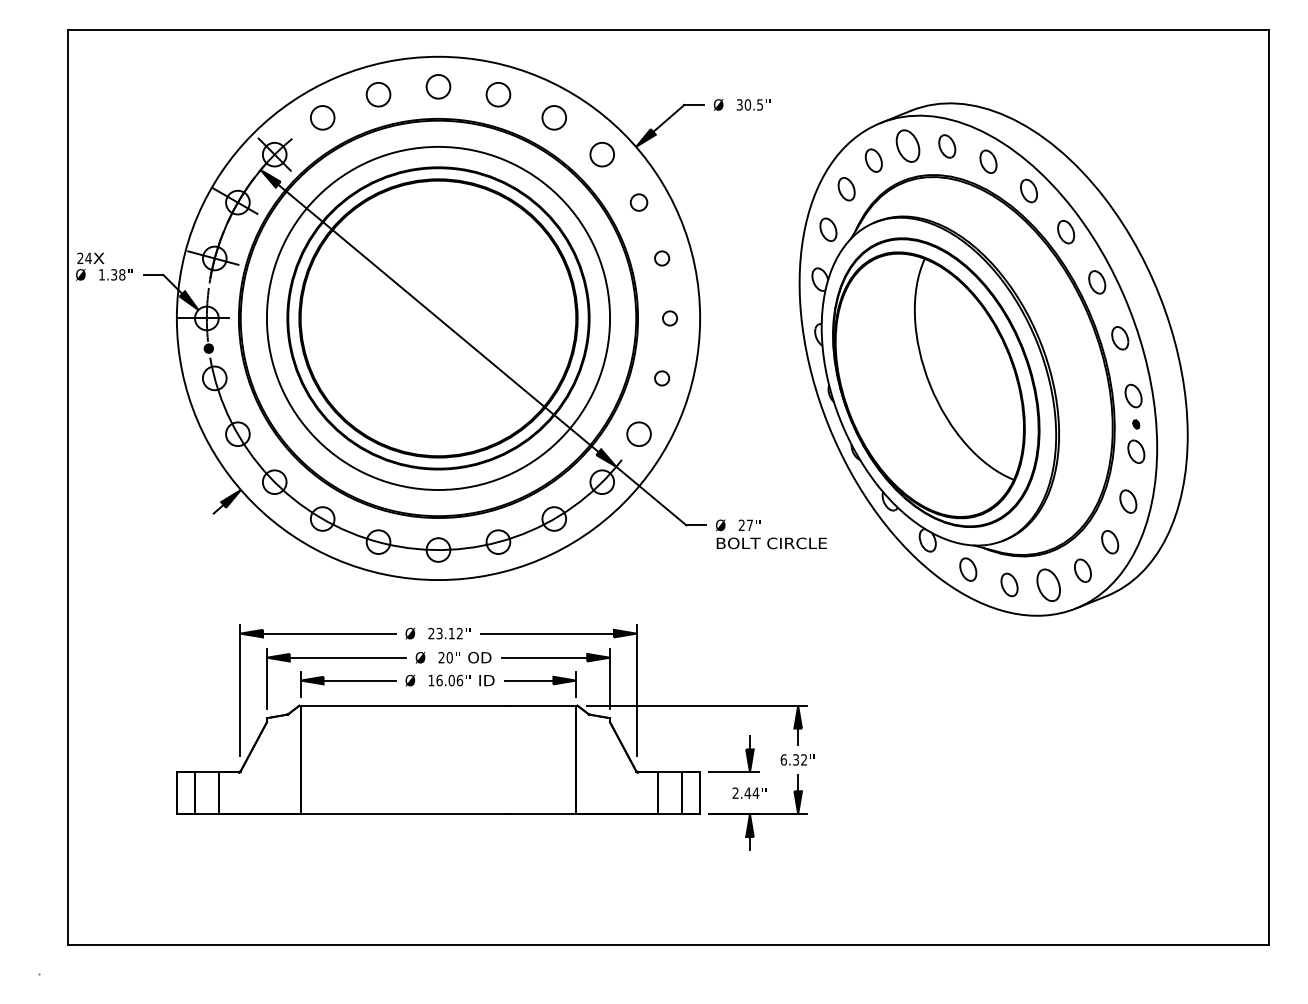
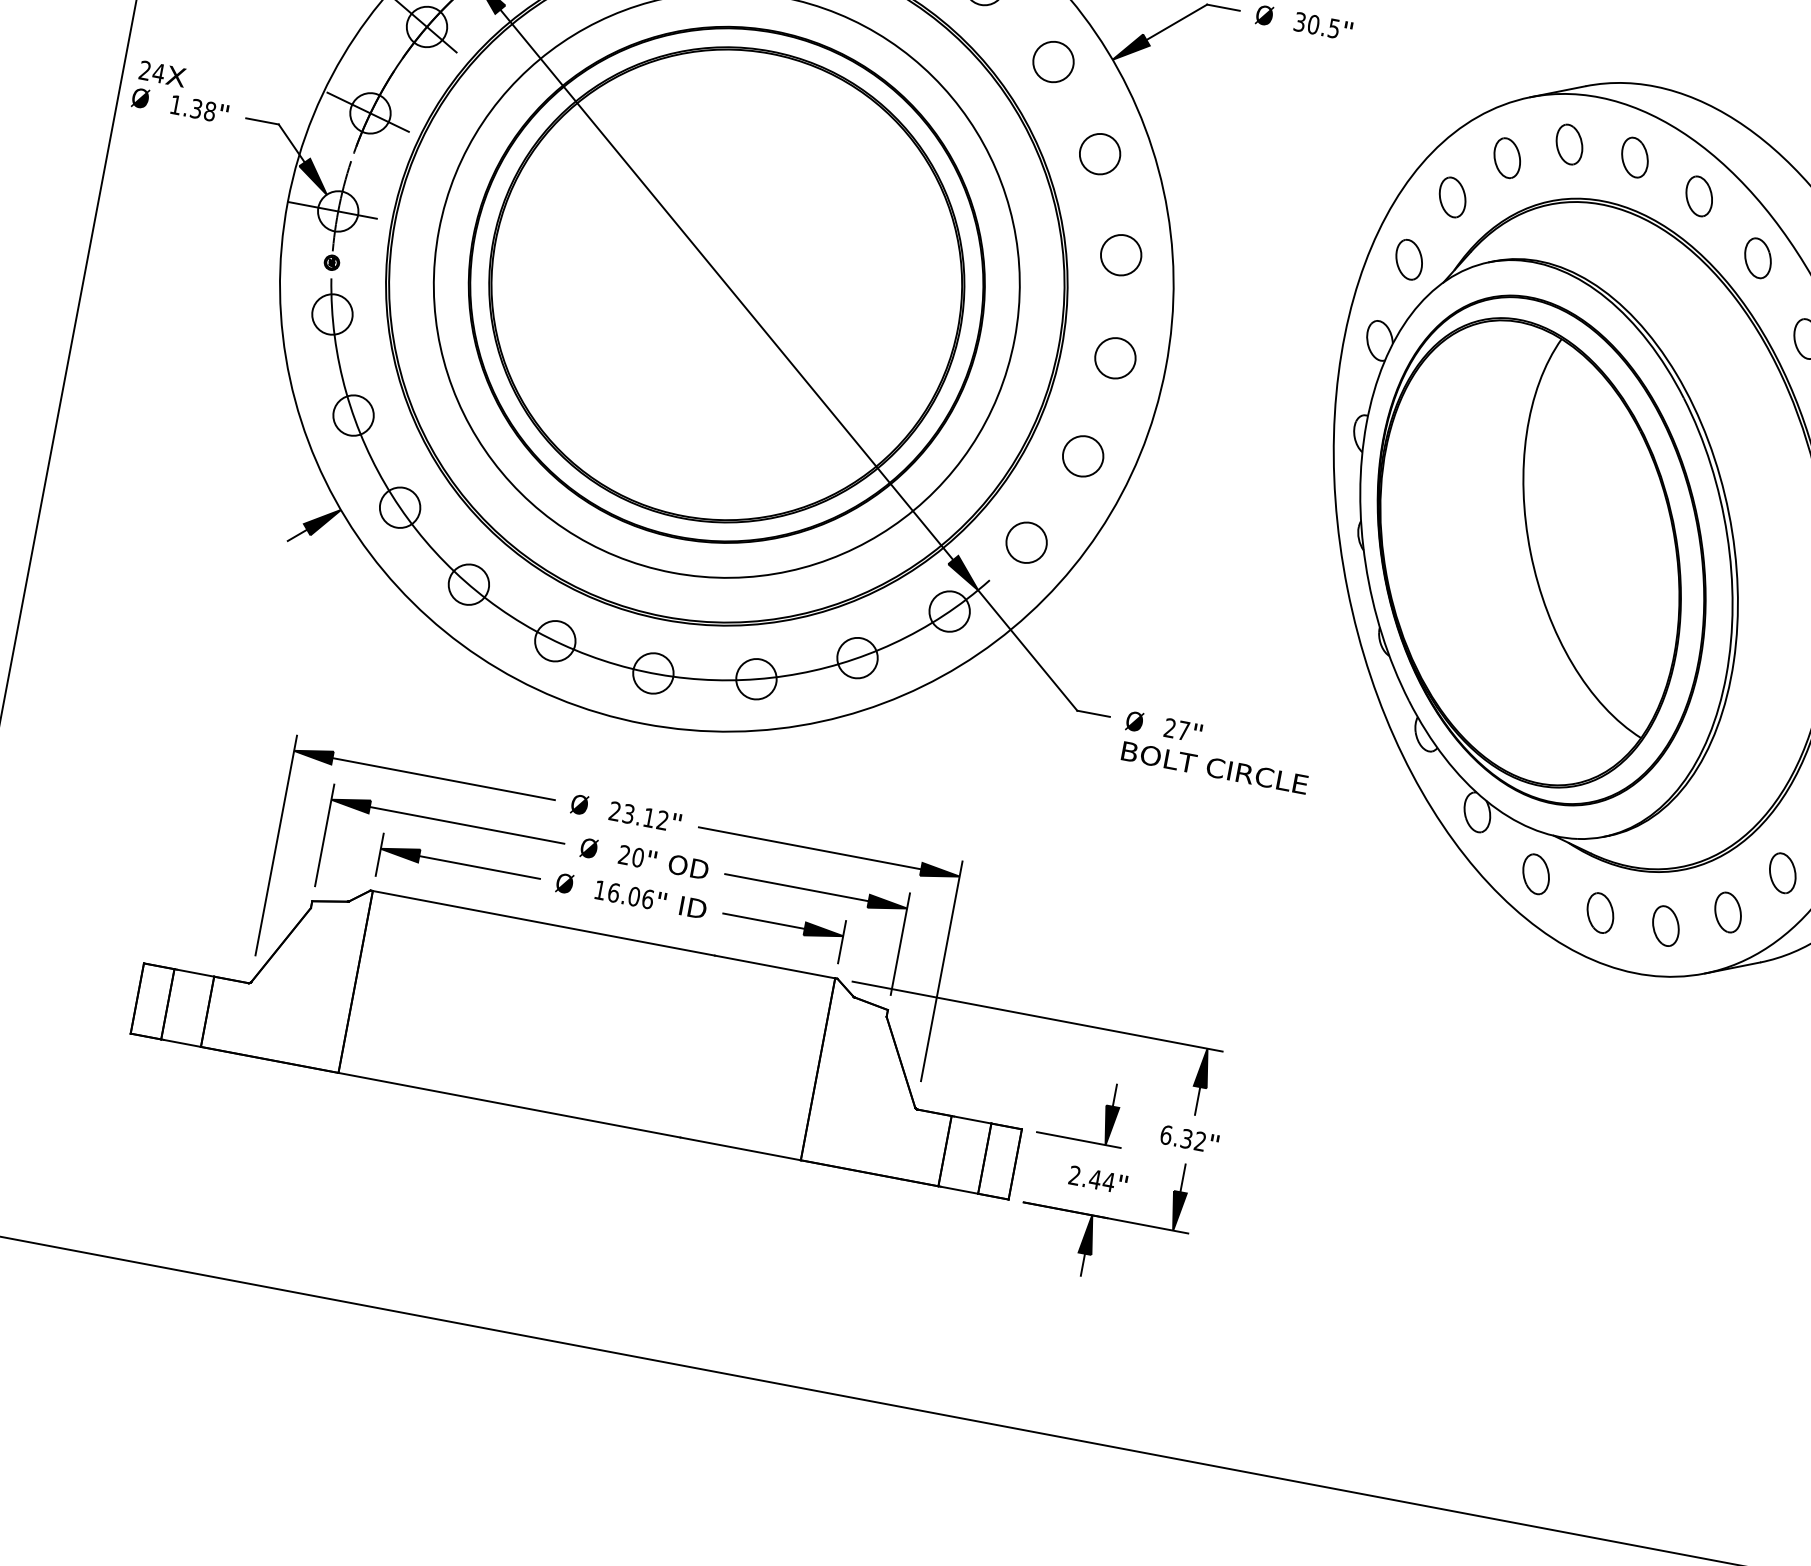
part: (908, 145) -> (1570, 143), size x0.71
circle: (638, 202) -> (1099, 153), size x1.43
circle: (661, 258) -> (1119, 255), size x1.67
circle: (669, 318) -> (1114, 358), size x1.67
circle: (661, 378) -> (1081, 456), size x1.67
part: (1048, 585) -> (1665, 926), size x0.71

